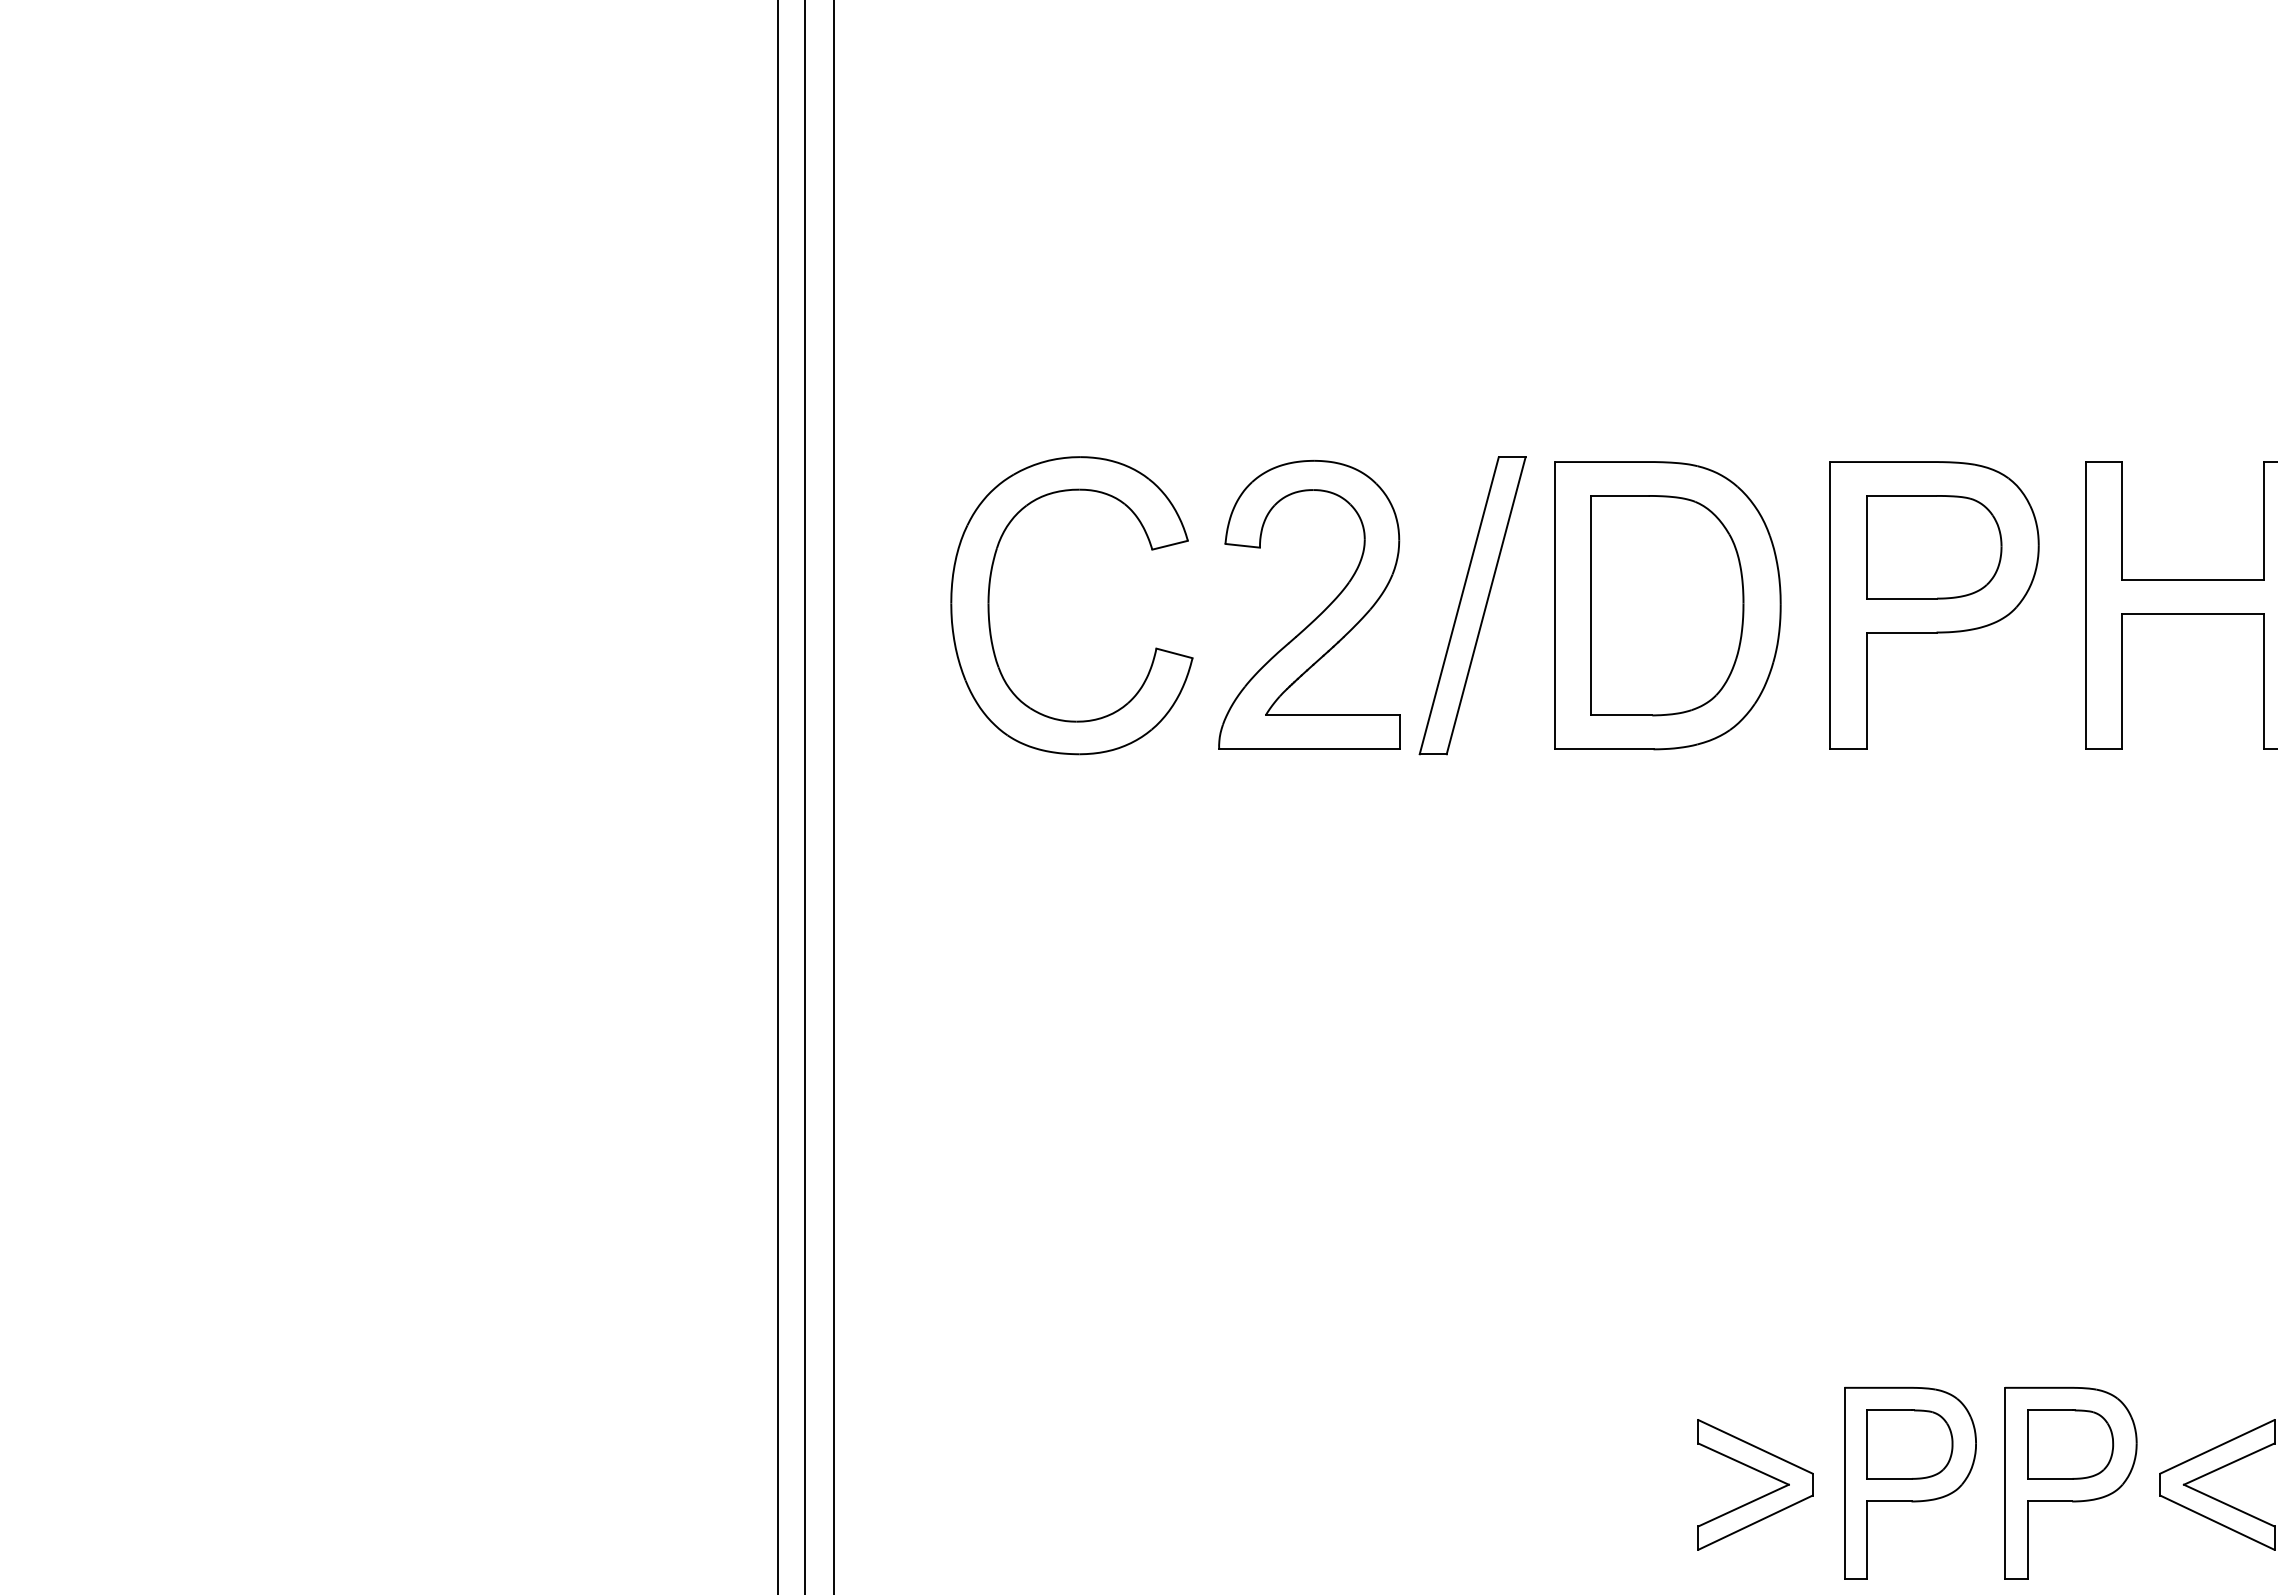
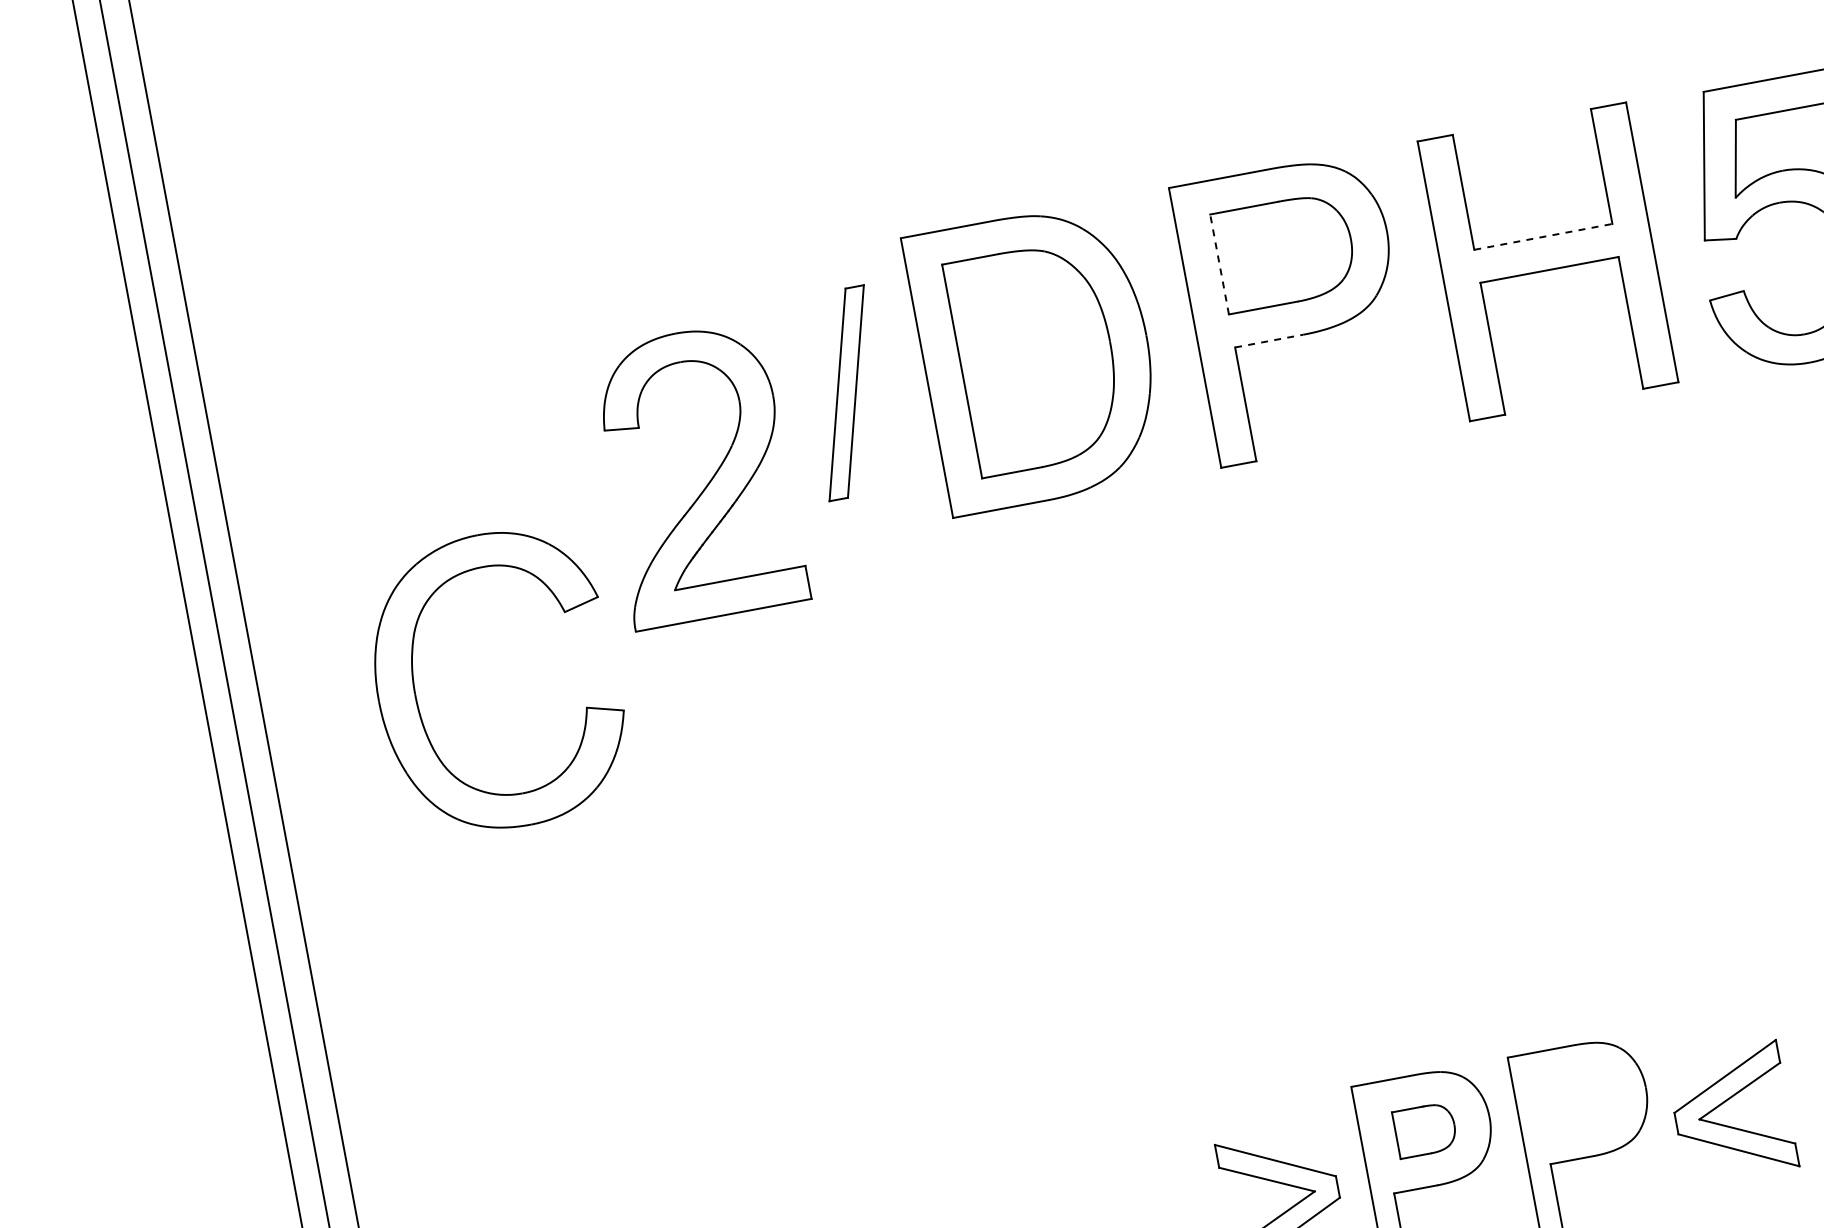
line: (1866, 546) -> (1219, 263), solid -> dashed
line: (2192, 580) -> (1543, 237), solid -> dashed
part: (989, 605) -> (416, 696), moved
part: (1472, 605) -> (846, 392), size x0.7
part: (1319, 614) -> (709, 482), moved
line: (1902, 632) -> (1270, 340), solid -> dashed
part: (1909, 1444) -> (1424, 1130), size x0.7
part: (2070, 1444) -> (1581, 1100), removed

